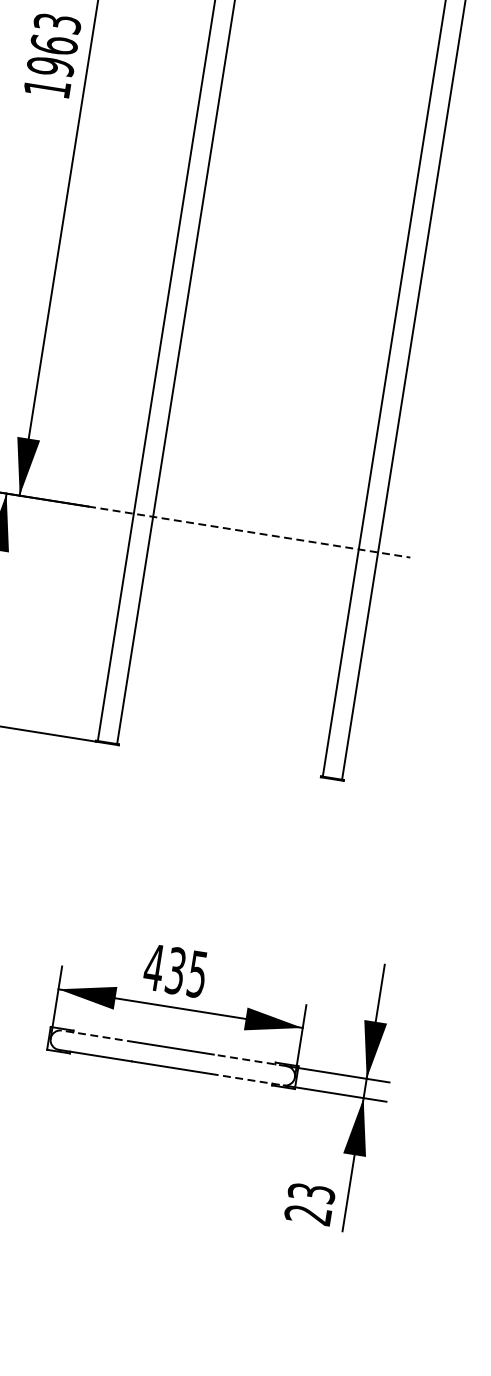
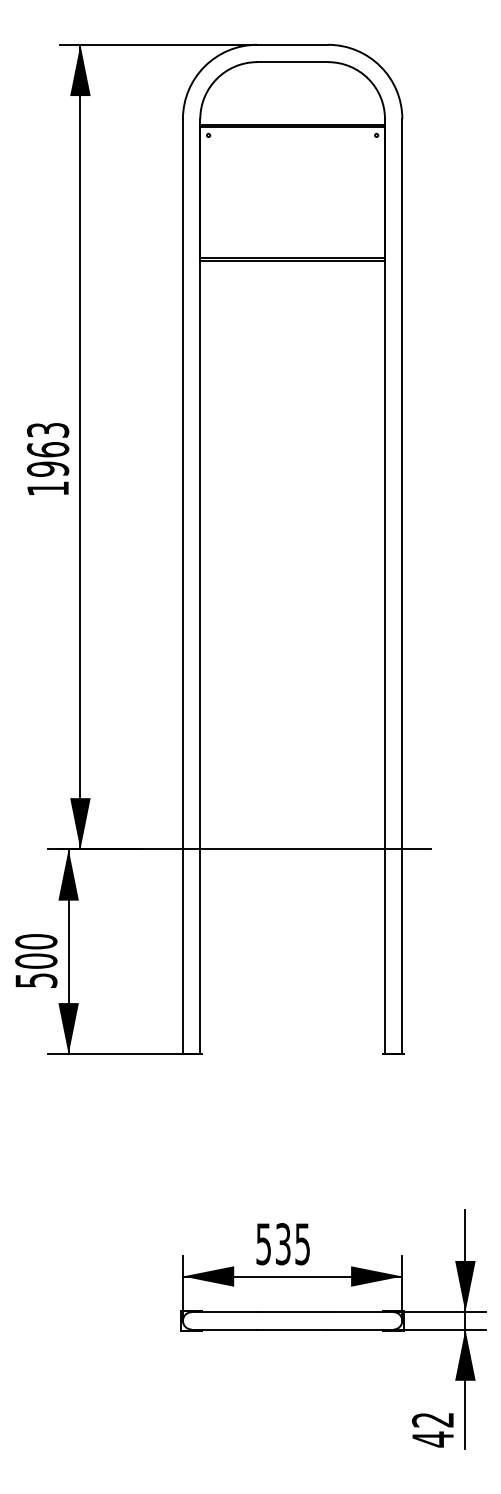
line: (249, 532) -> (286, 849), dashed -> solid
text: (153, 967) -> (263, 1244), 435 -> 535
line: (98, 1036) -> (224, 1312), dashed -> solid
line: (249, 1060) -> (360, 1312), dashed -> solid
line: (246, 1079) -> (360, 1329), dashed -> solid
text: (309, 1203) -> (432, 1429), 23 -> 42

